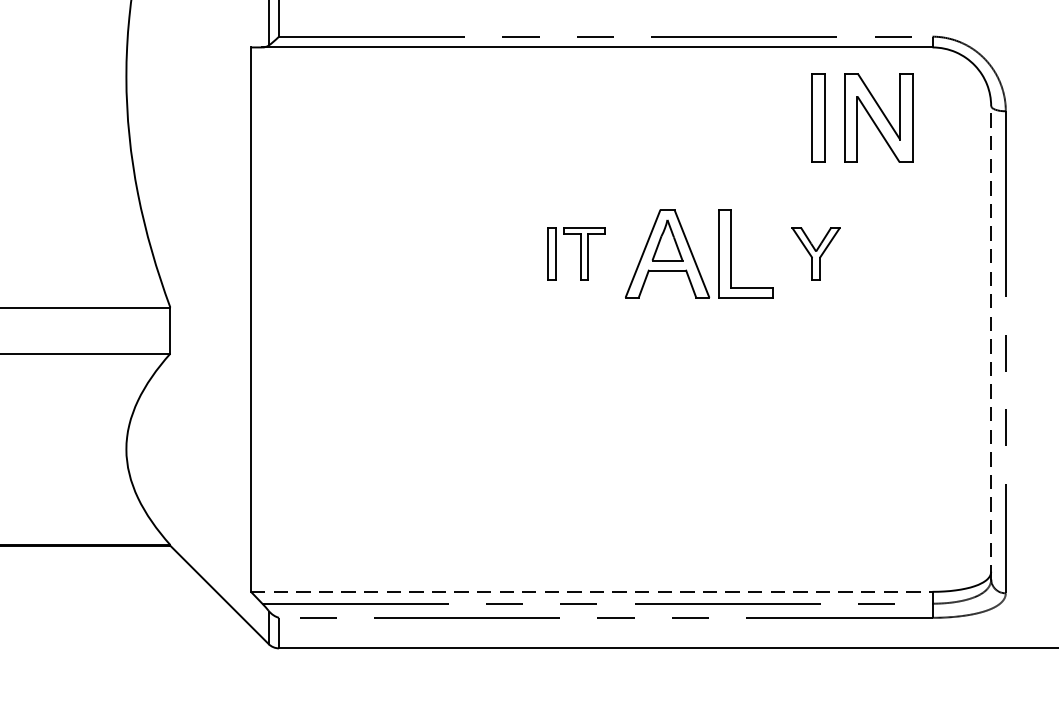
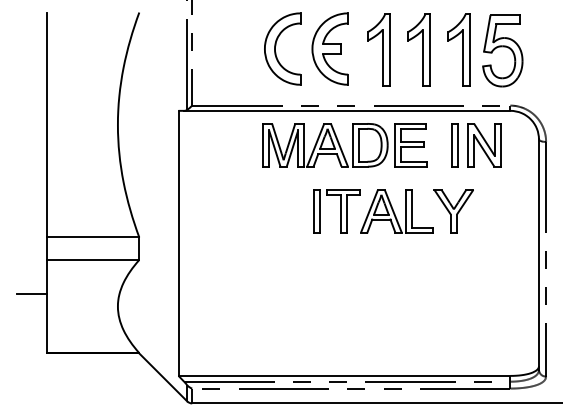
part: (591, 118) -> (344, 145), added
part: (575, 254) -> (336, 211), size x1.67
part: (815, 254) -> (453, 211), size x1.67
line: (990, 342) -> (538, 254), dashed -> solid
line: (591, 590) -> (344, 375), dashed -> solid

